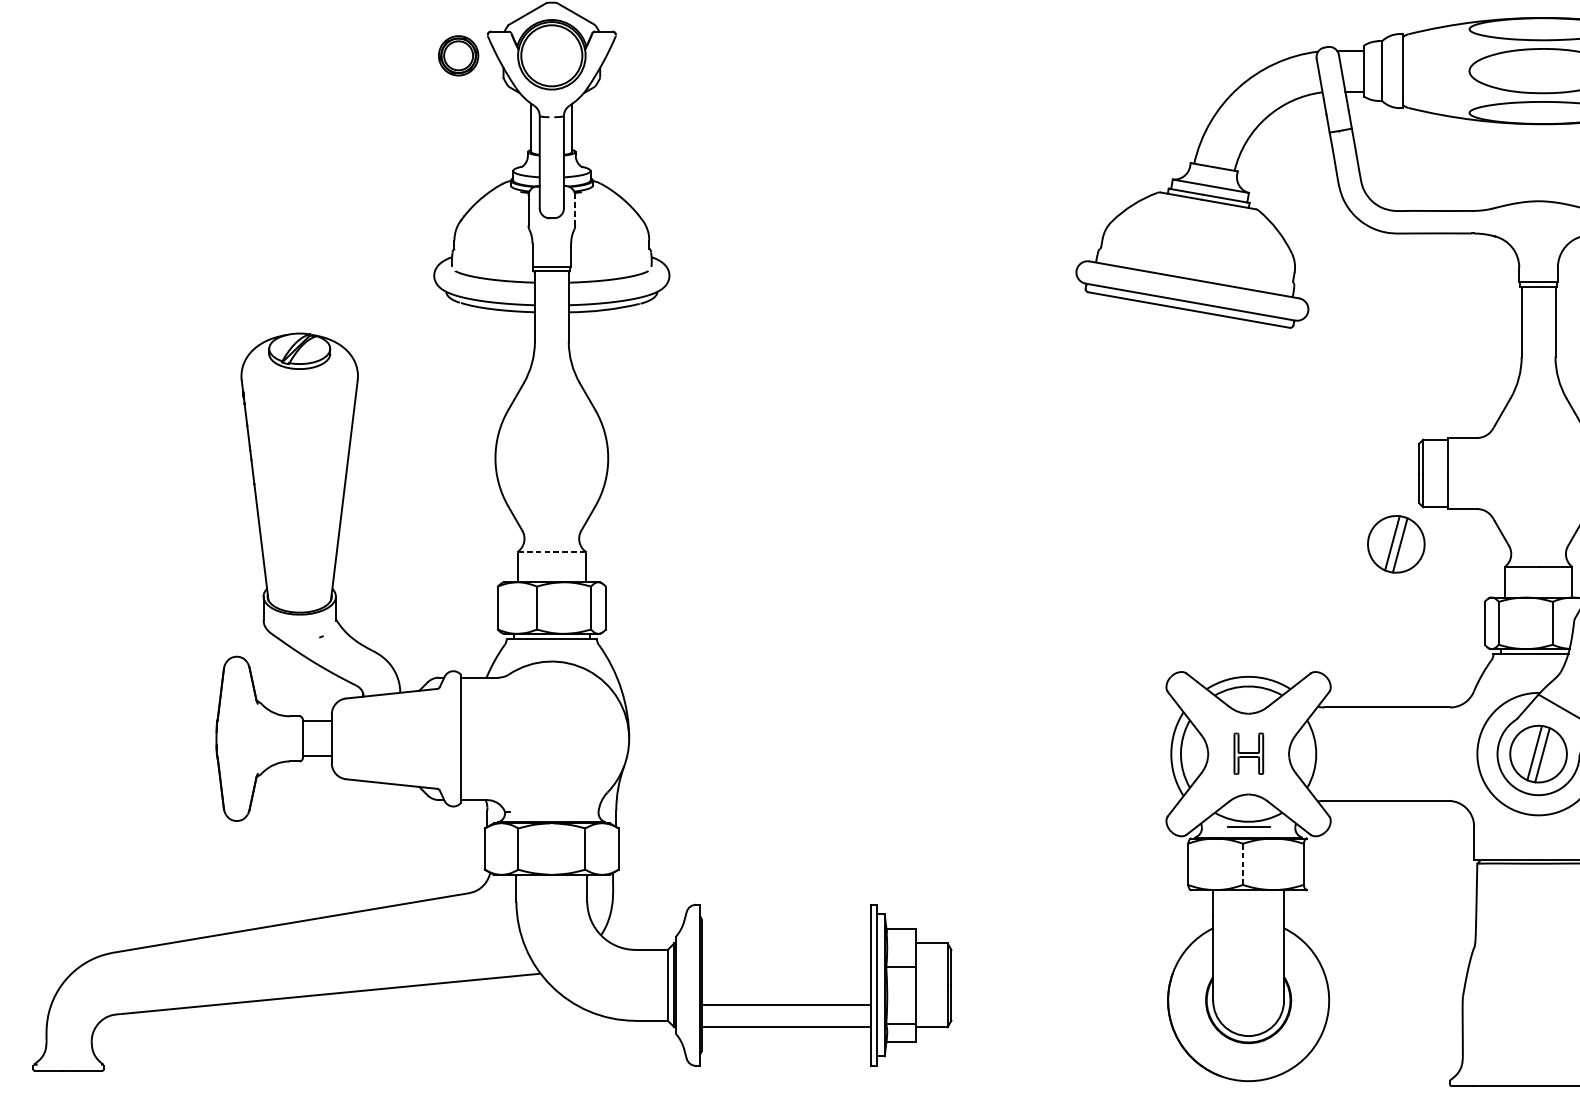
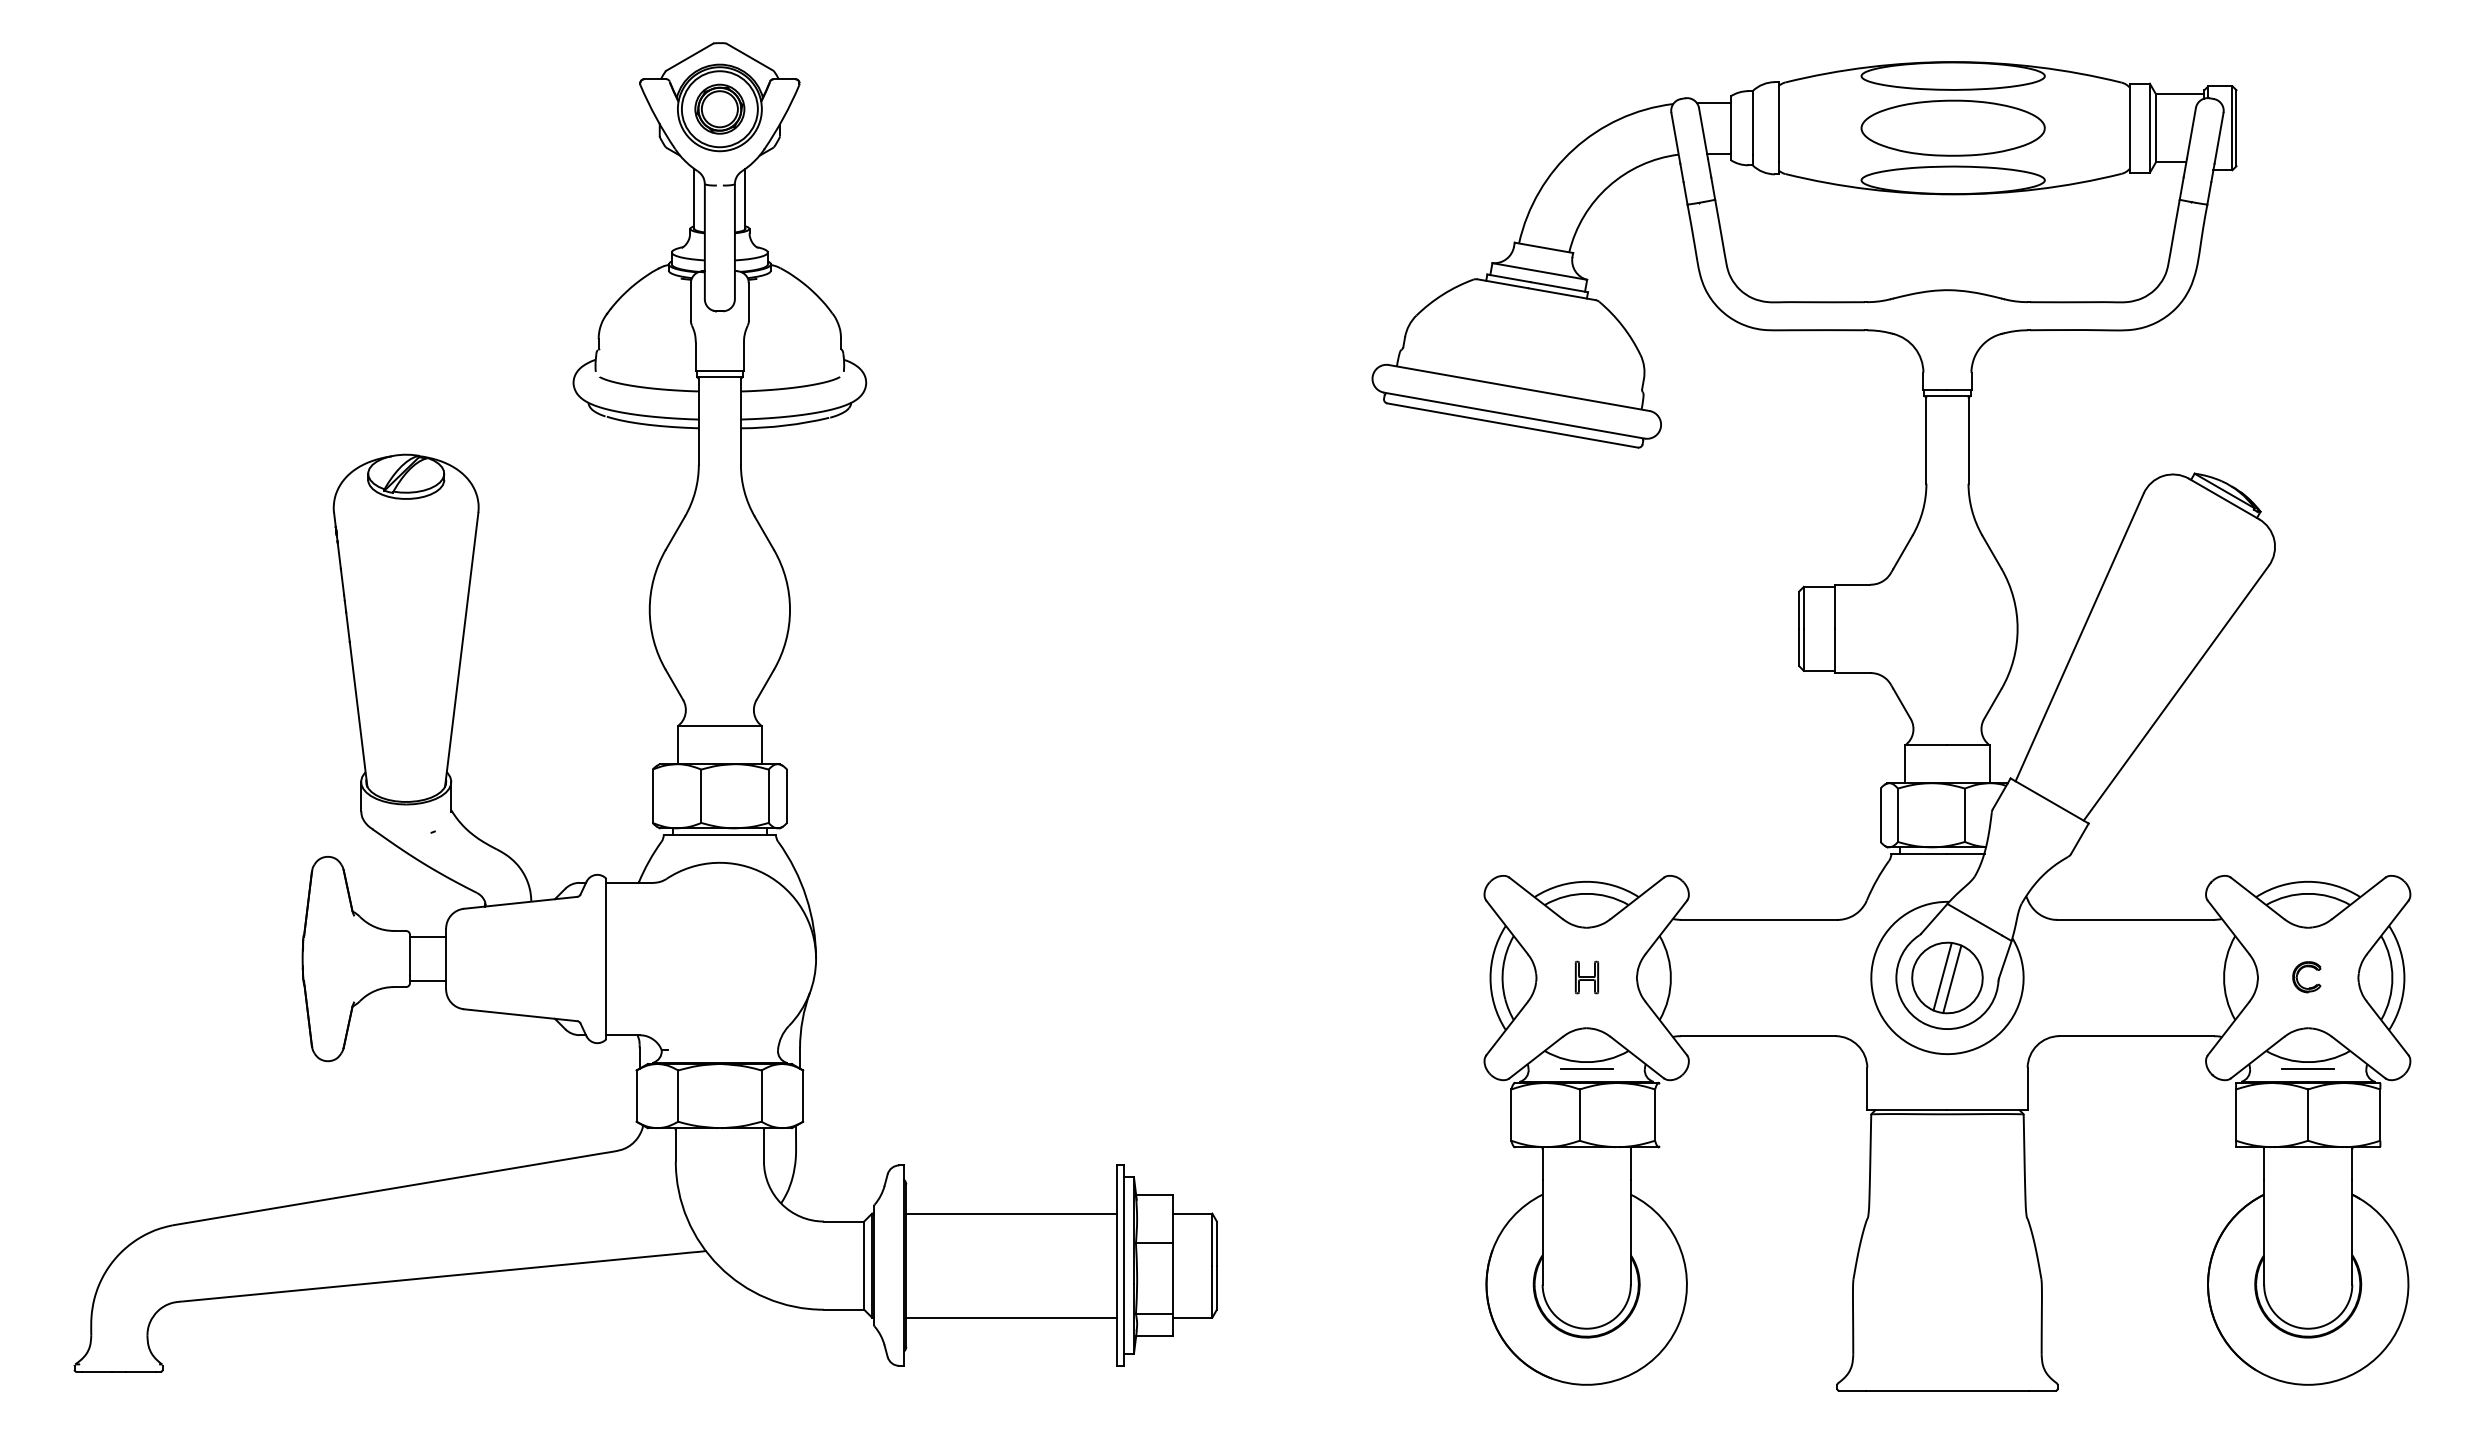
part: (458, 55) -> (719, 108), moved
line: (574, 210) -> (748, 301), dashed -> solid
part: (1396, 543) -> (1770, 716), removed
line: (552, 551) -> (720, 726), dashed -> solid
part: (1248, 753) -> (1586, 977), size x0.62
line: (1242, 864) -> (1579, 1115), dashed -> solid
line: (786, 1005) -> (1011, 1213), moved

